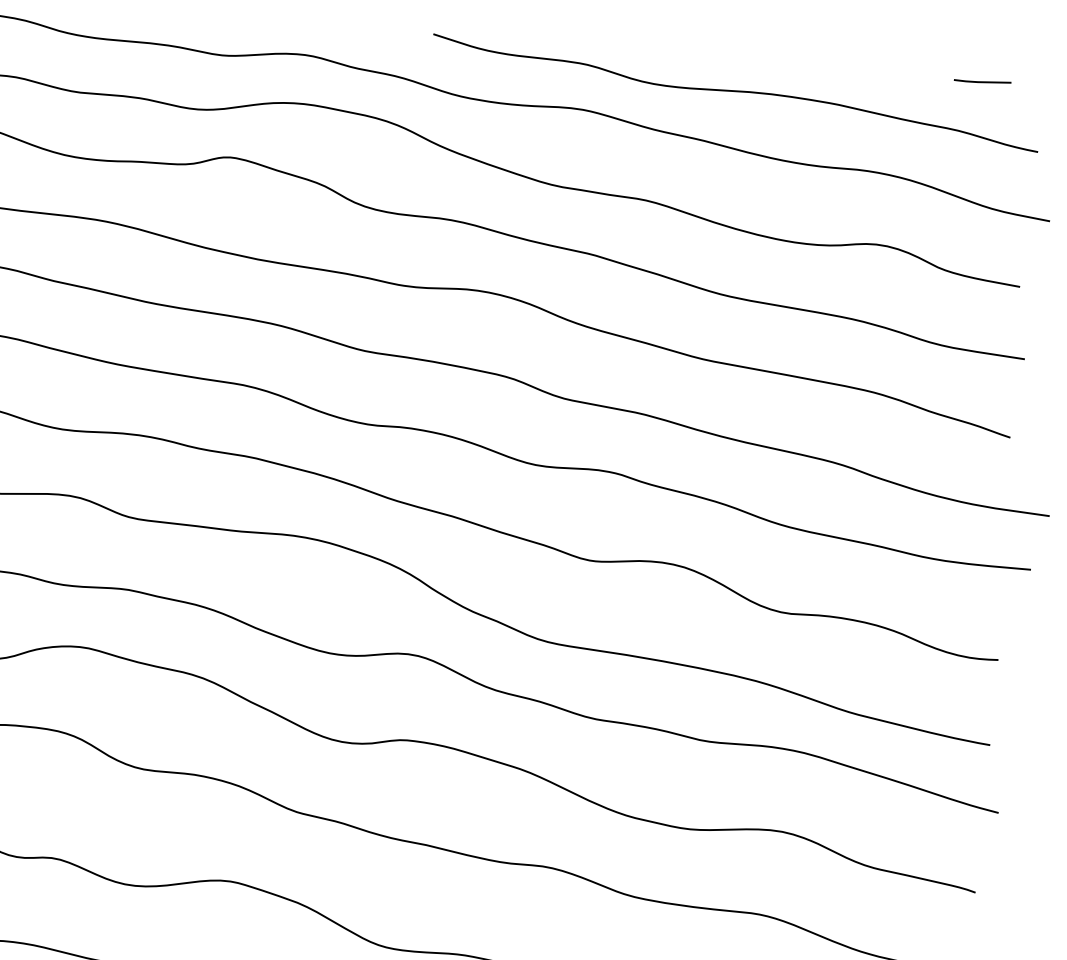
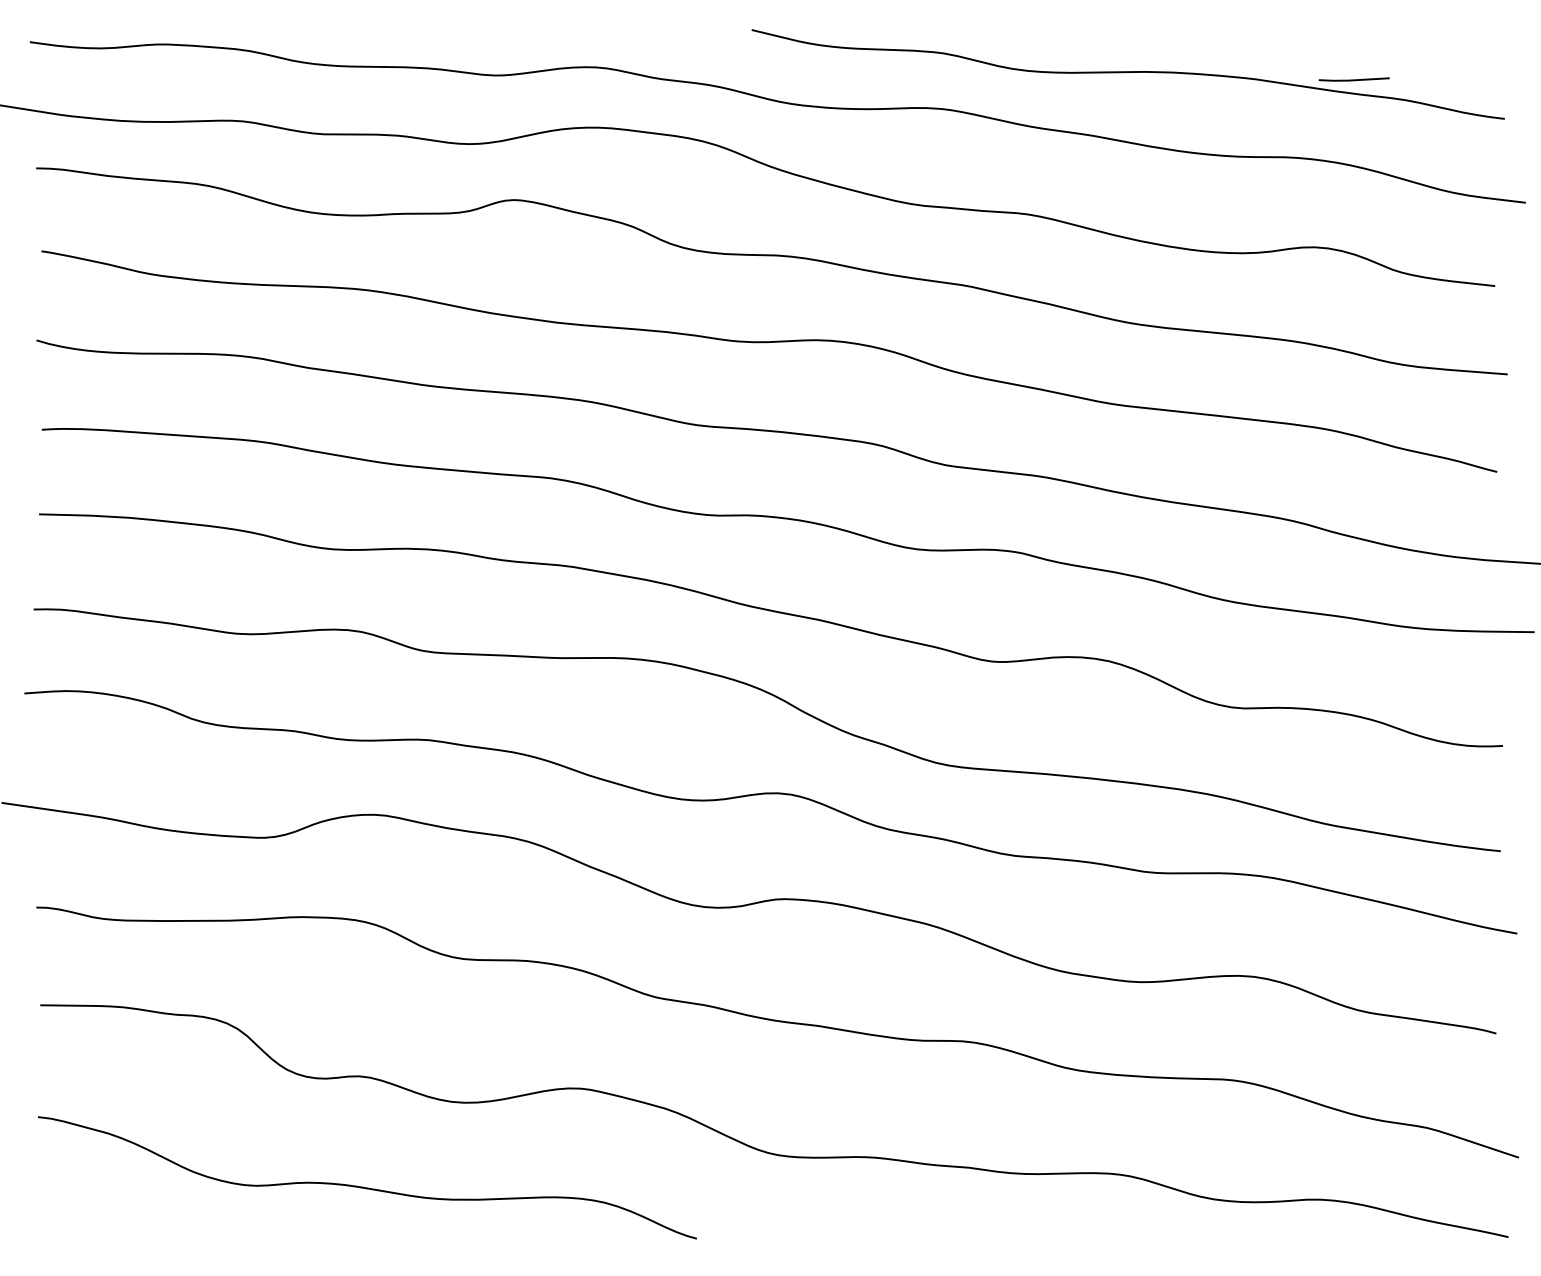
line: (982, 81) -> (1353, 79), moved

